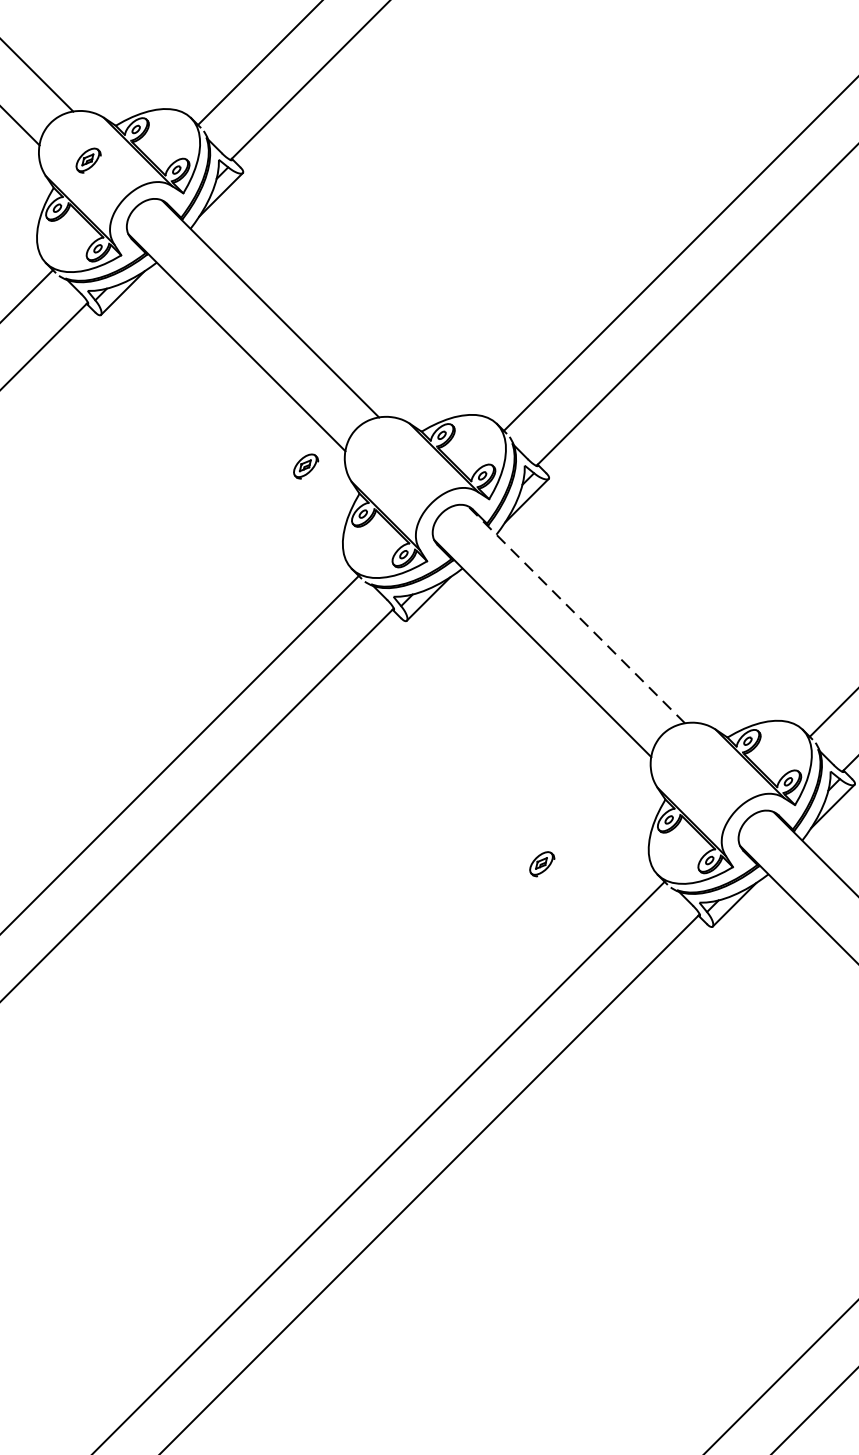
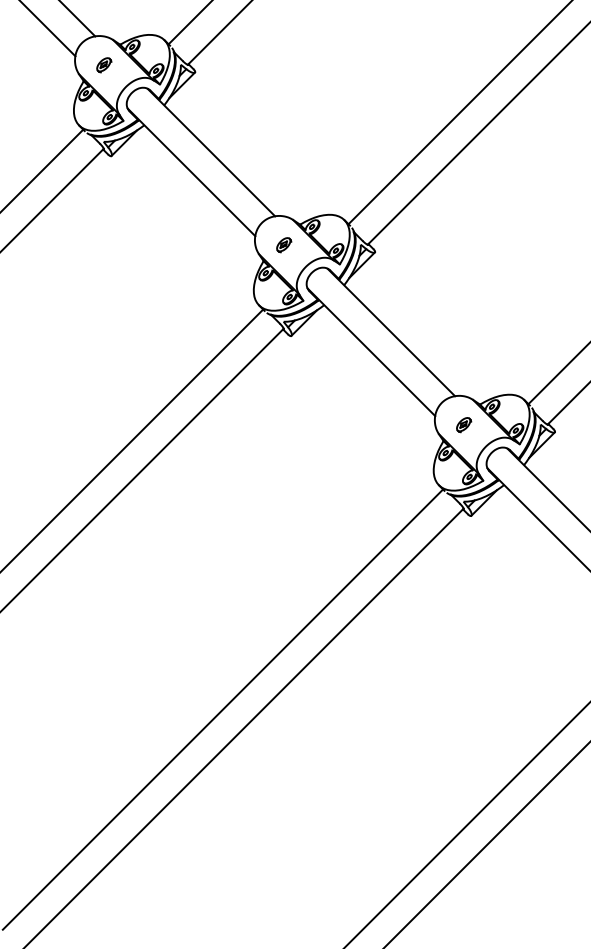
part: (306, 467) -> (284, 245), moved
line: (576, 614) -> (391, 332), dashed -> solid
part: (542, 864) -> (464, 425), moved

